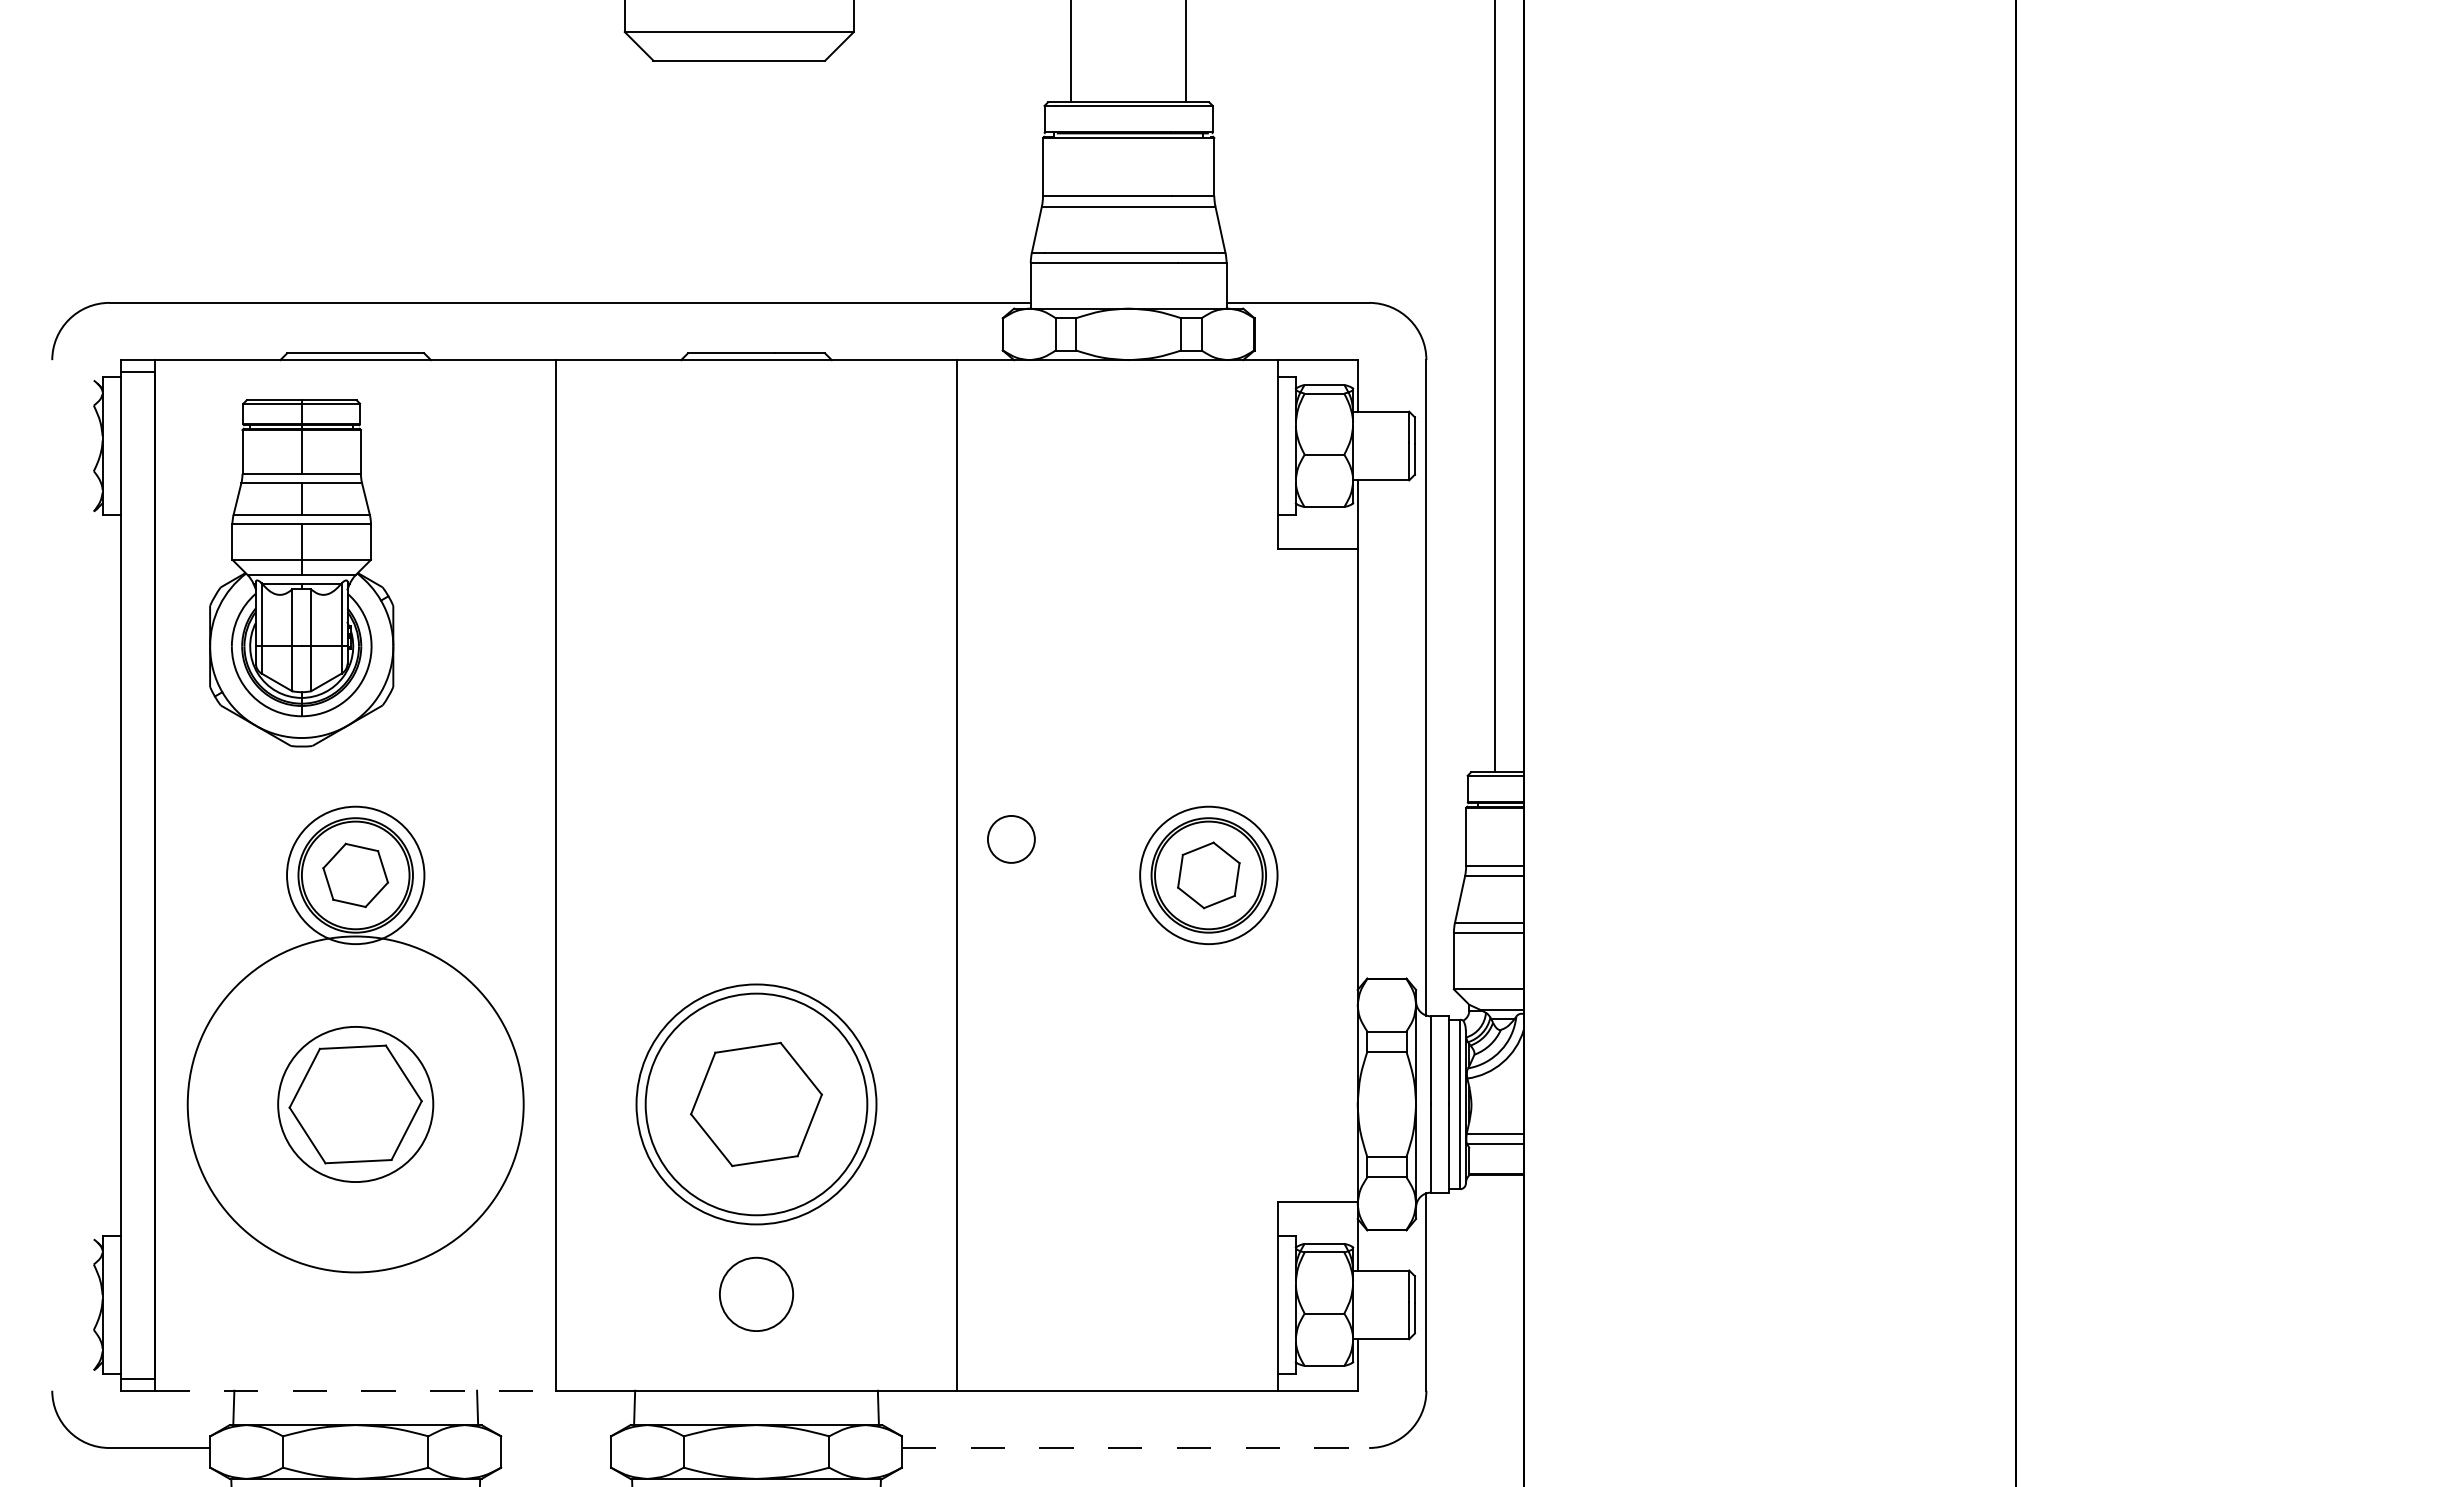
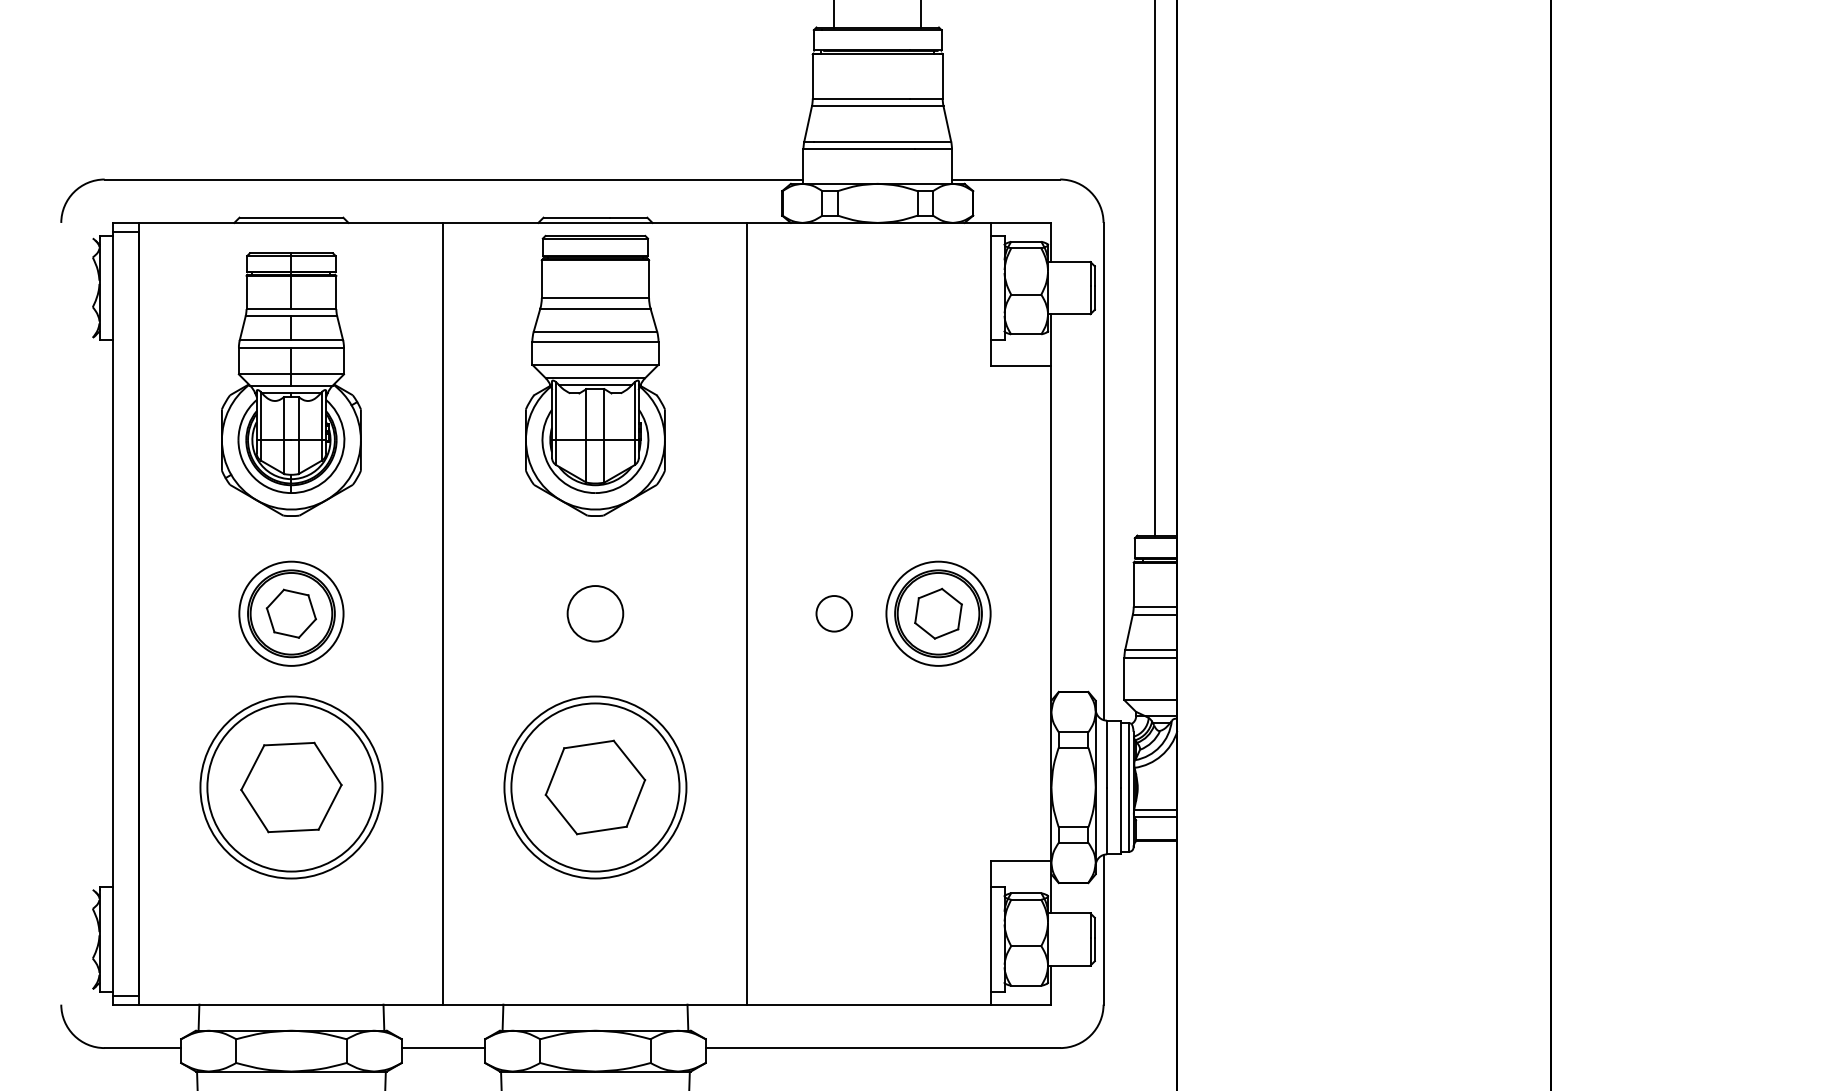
part: (756, 561) -> (595, 375), added
part: (301, 573) -> (291, 384), moved
circle: (1011, 839) -> (834, 613), moved
circle: (355, 1104) -> (291, 787), size x0.71
circle: (355, 1104) -> (291, 787), size x1.43
circle: (756, 1293) -> (595, 613), moved
line: (356, 1390) -> (292, 1004), dashed -> solid
line: (556, 1448) -> (443, 1048), added
line: (1135, 1448) -> (882, 1048), dashed -> solid

